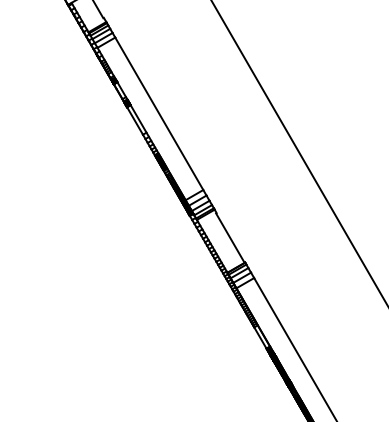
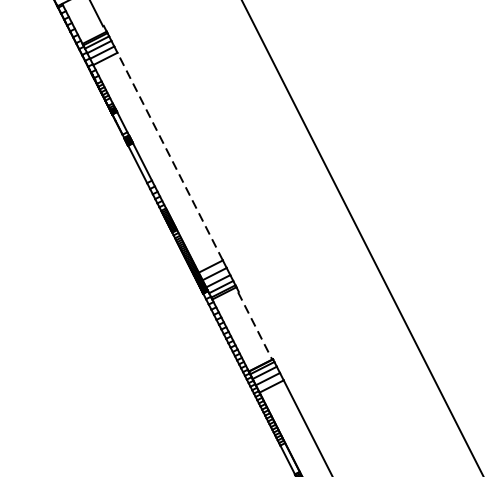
line: (159, 113) -> (170, 156), solid -> dashed
line: (230, 238) -> (255, 326), solid -> dashed

